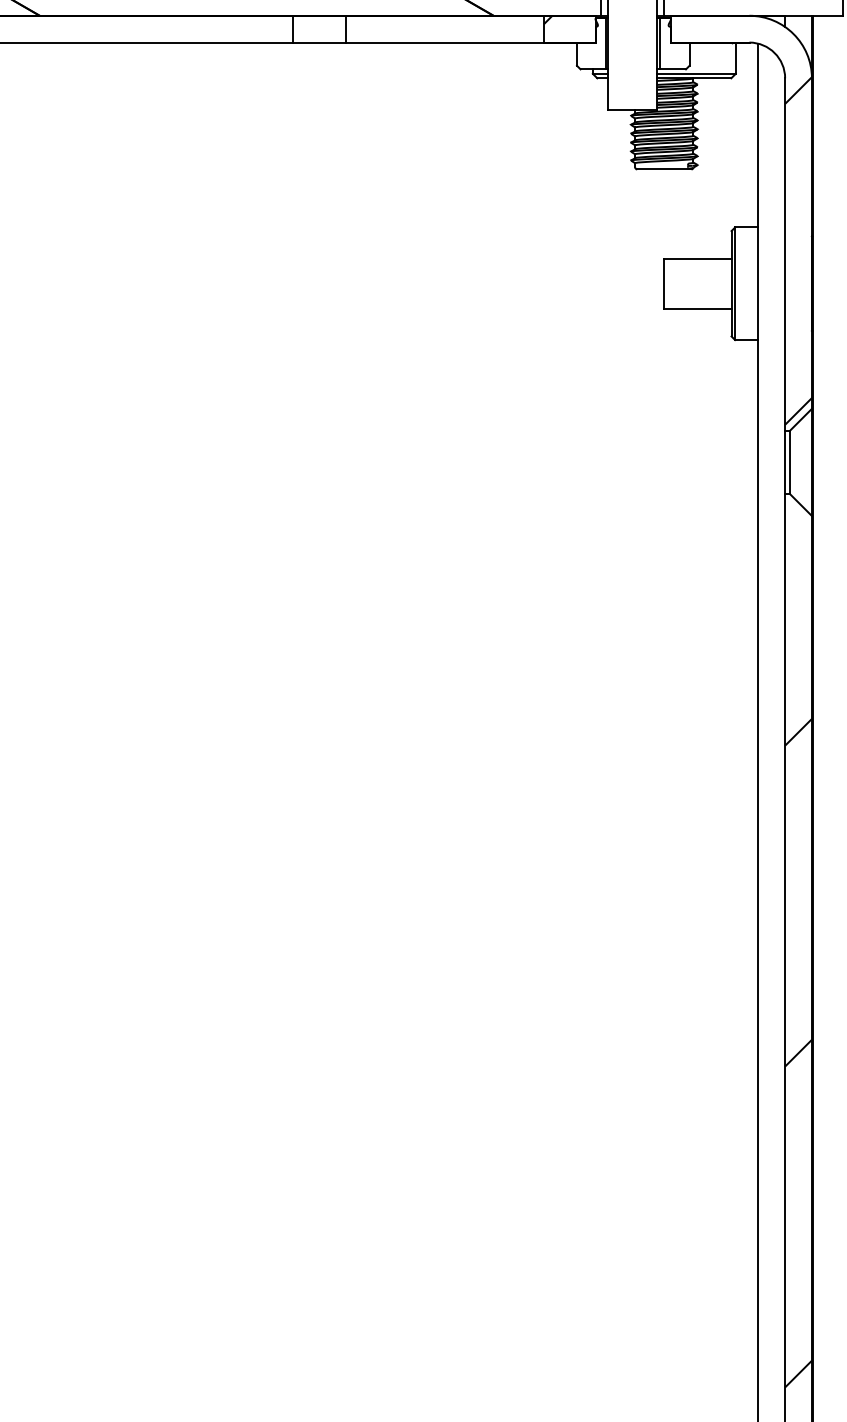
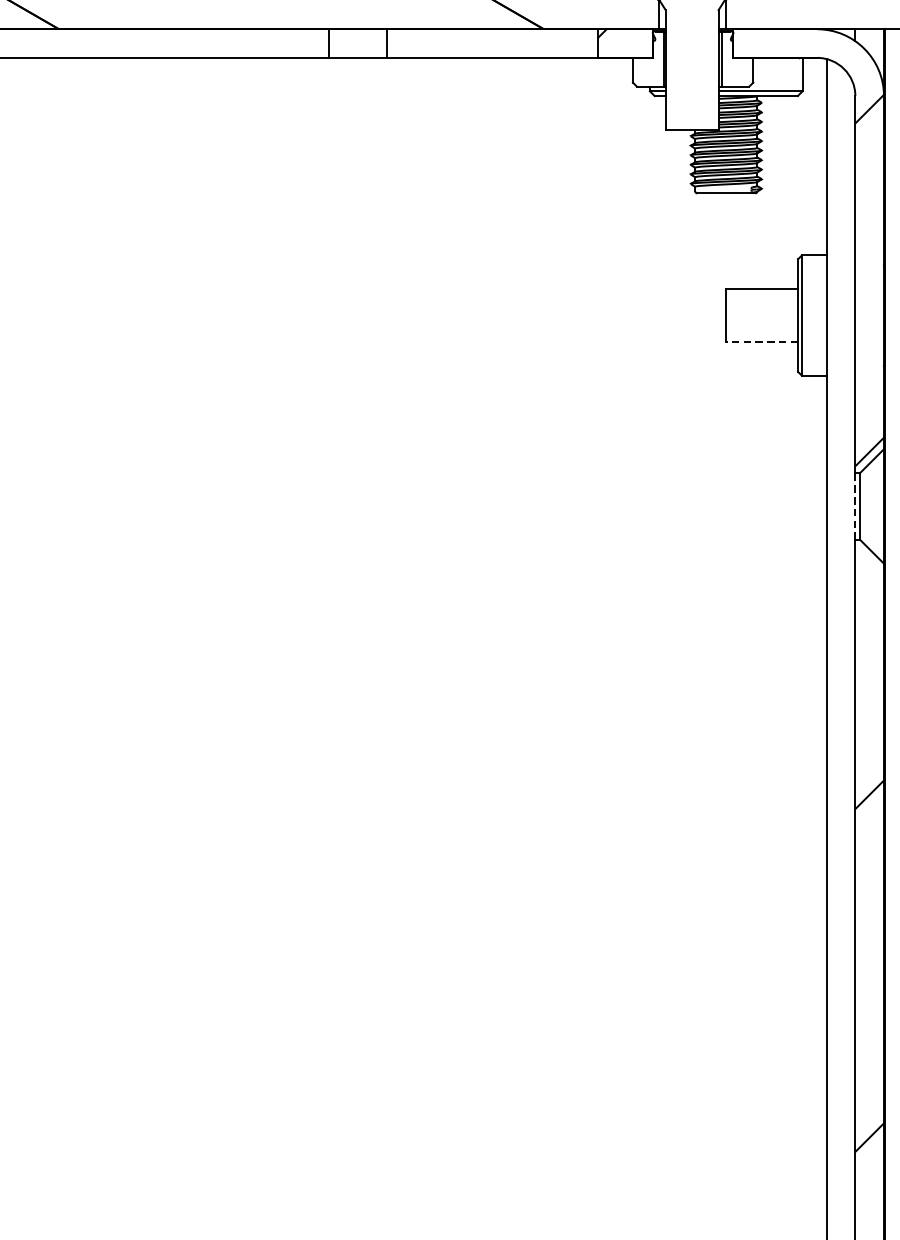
line: (697, 308) -> (761, 341), solid -> dashed
line: (785, 461) -> (855, 505), solid -> dashed

